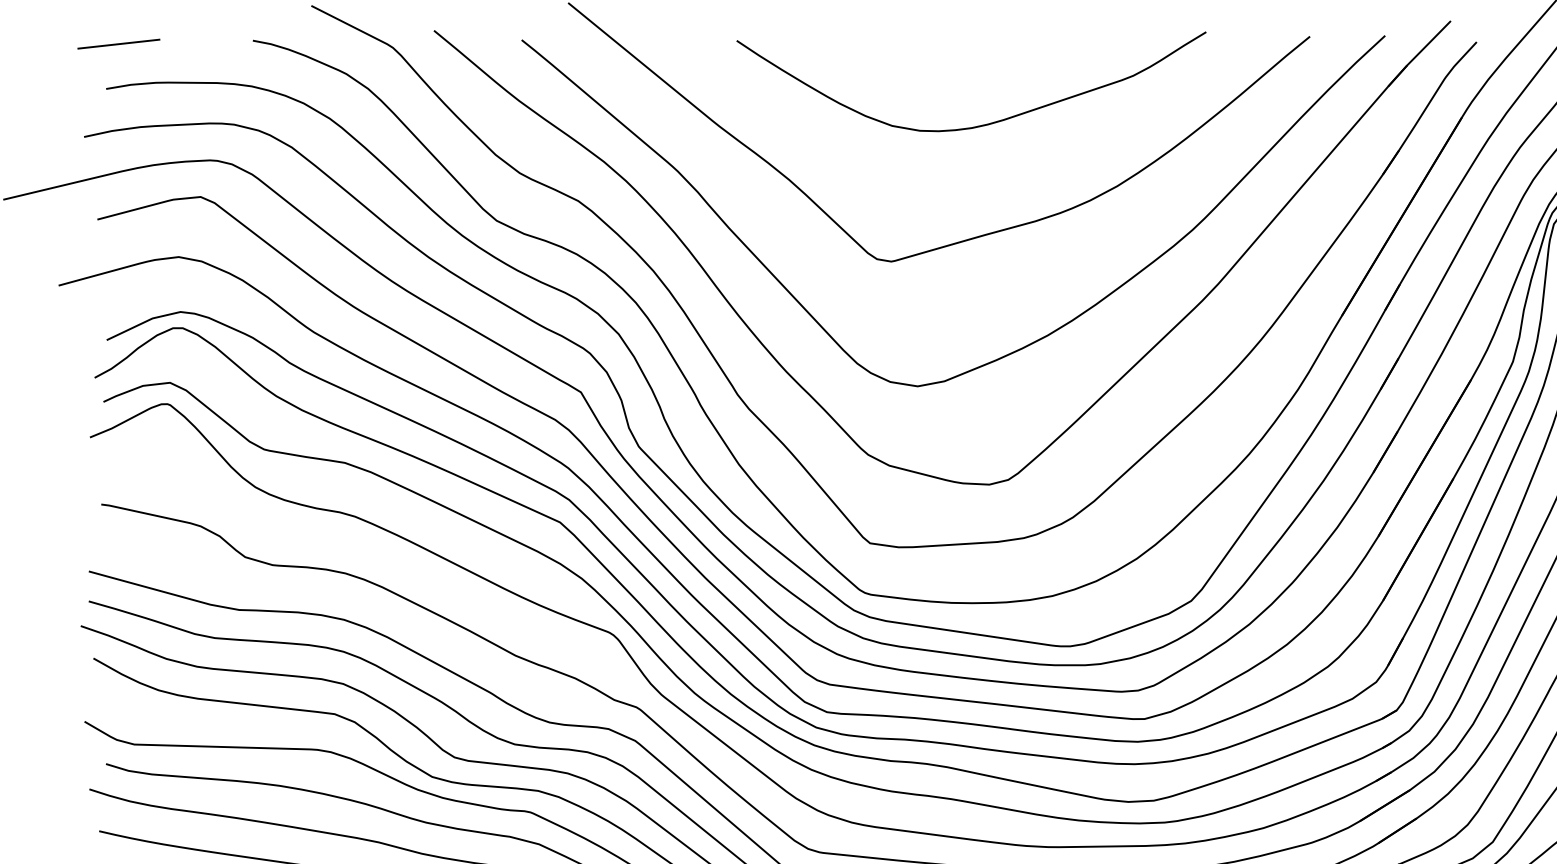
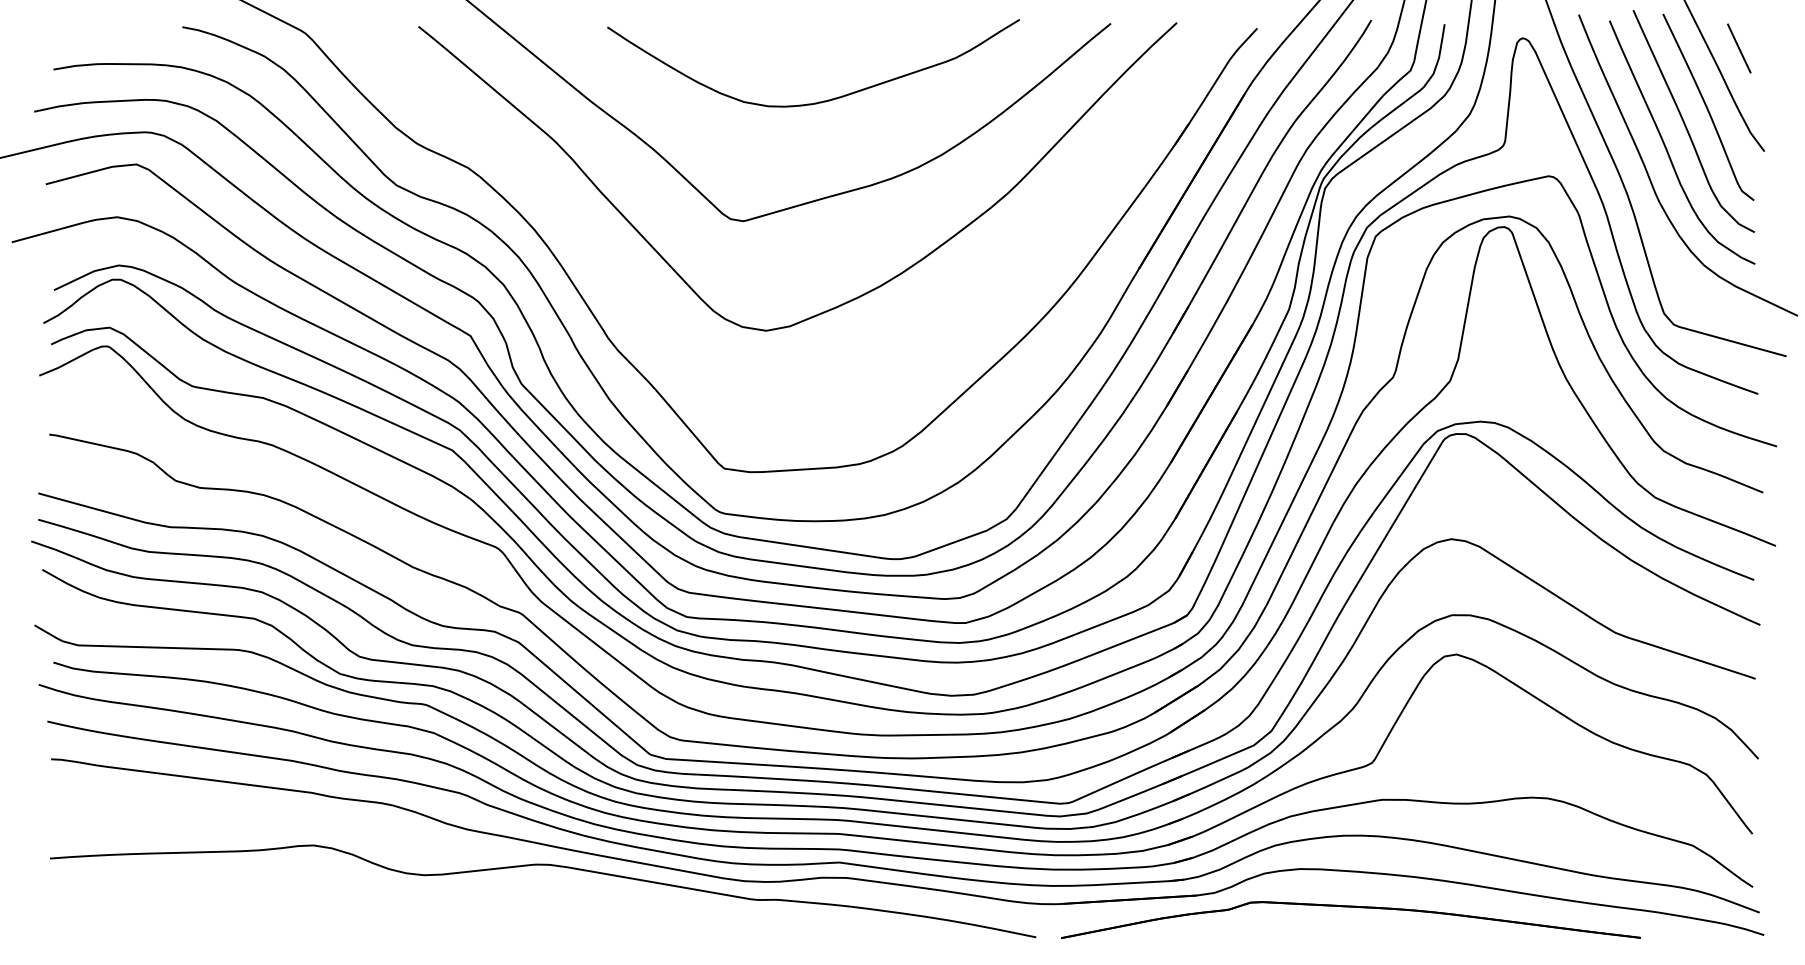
line: (118, 43) -> (64, 29), removed
part: (805, 389) -> (667, 333), removed

